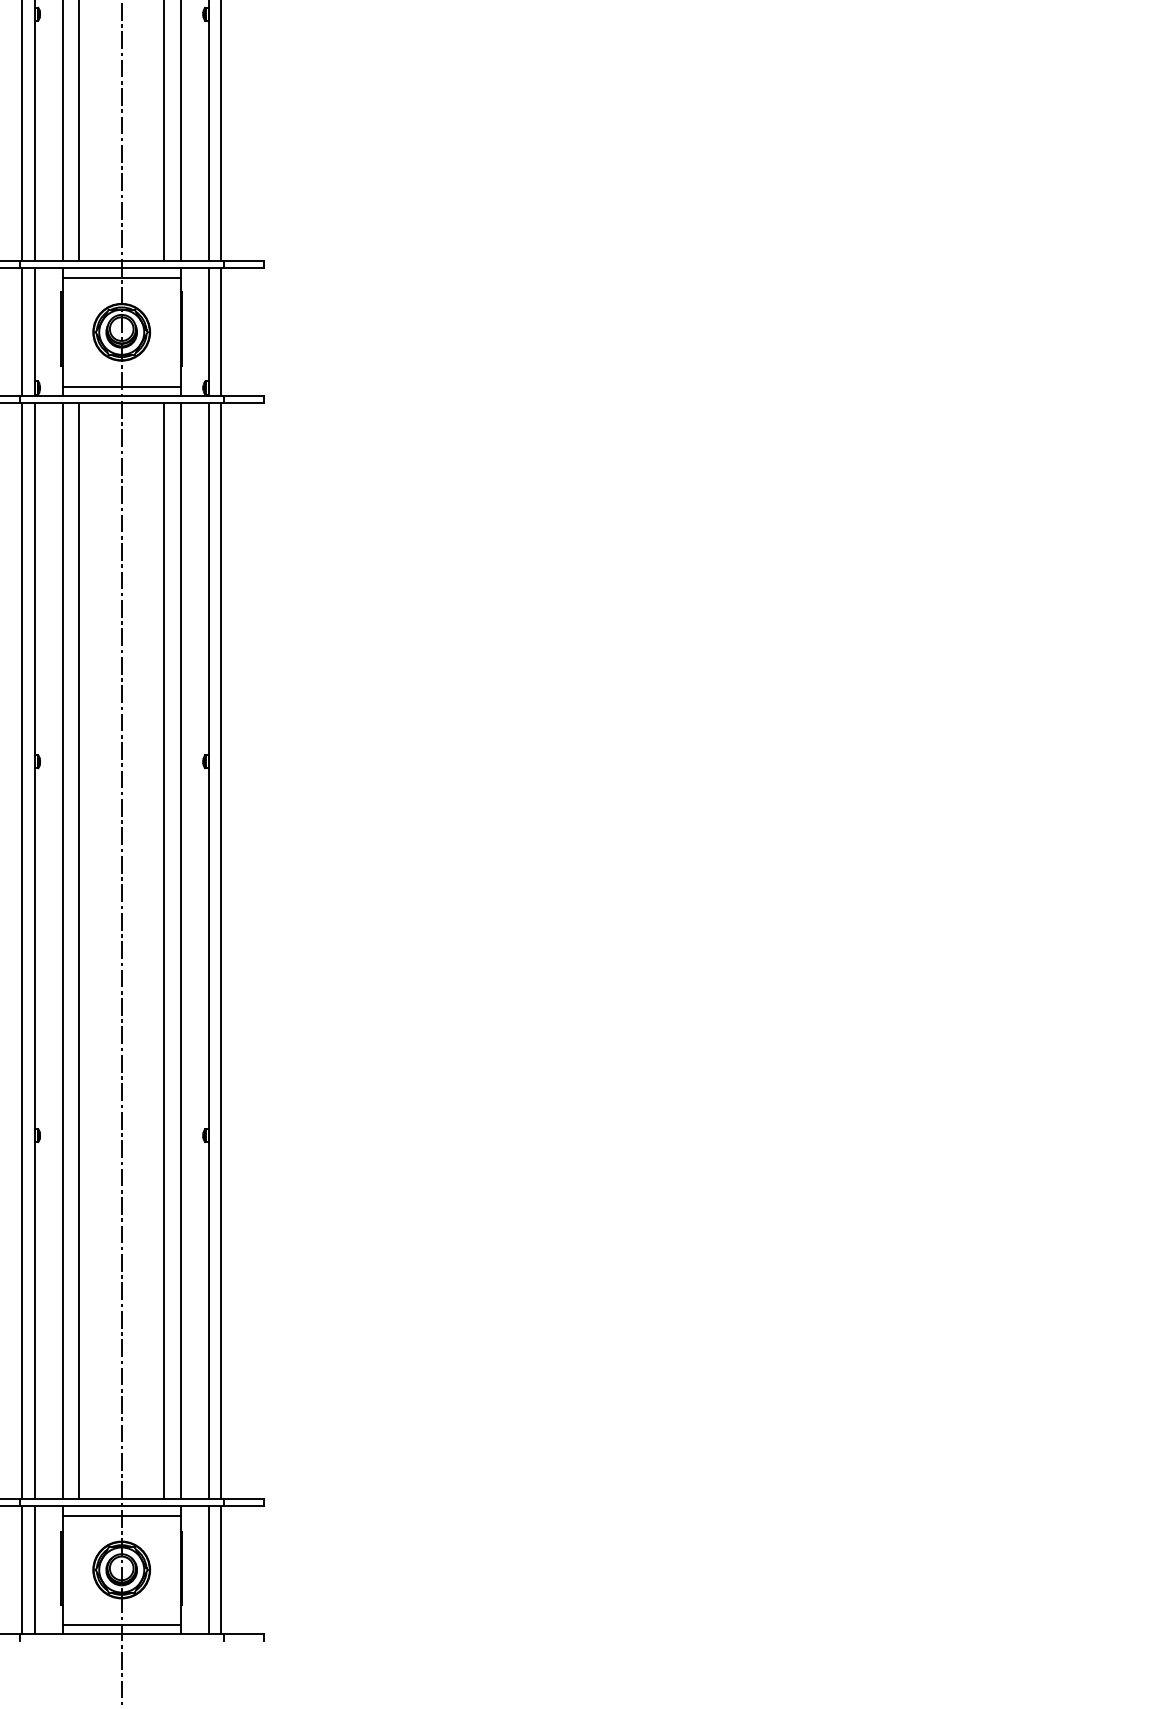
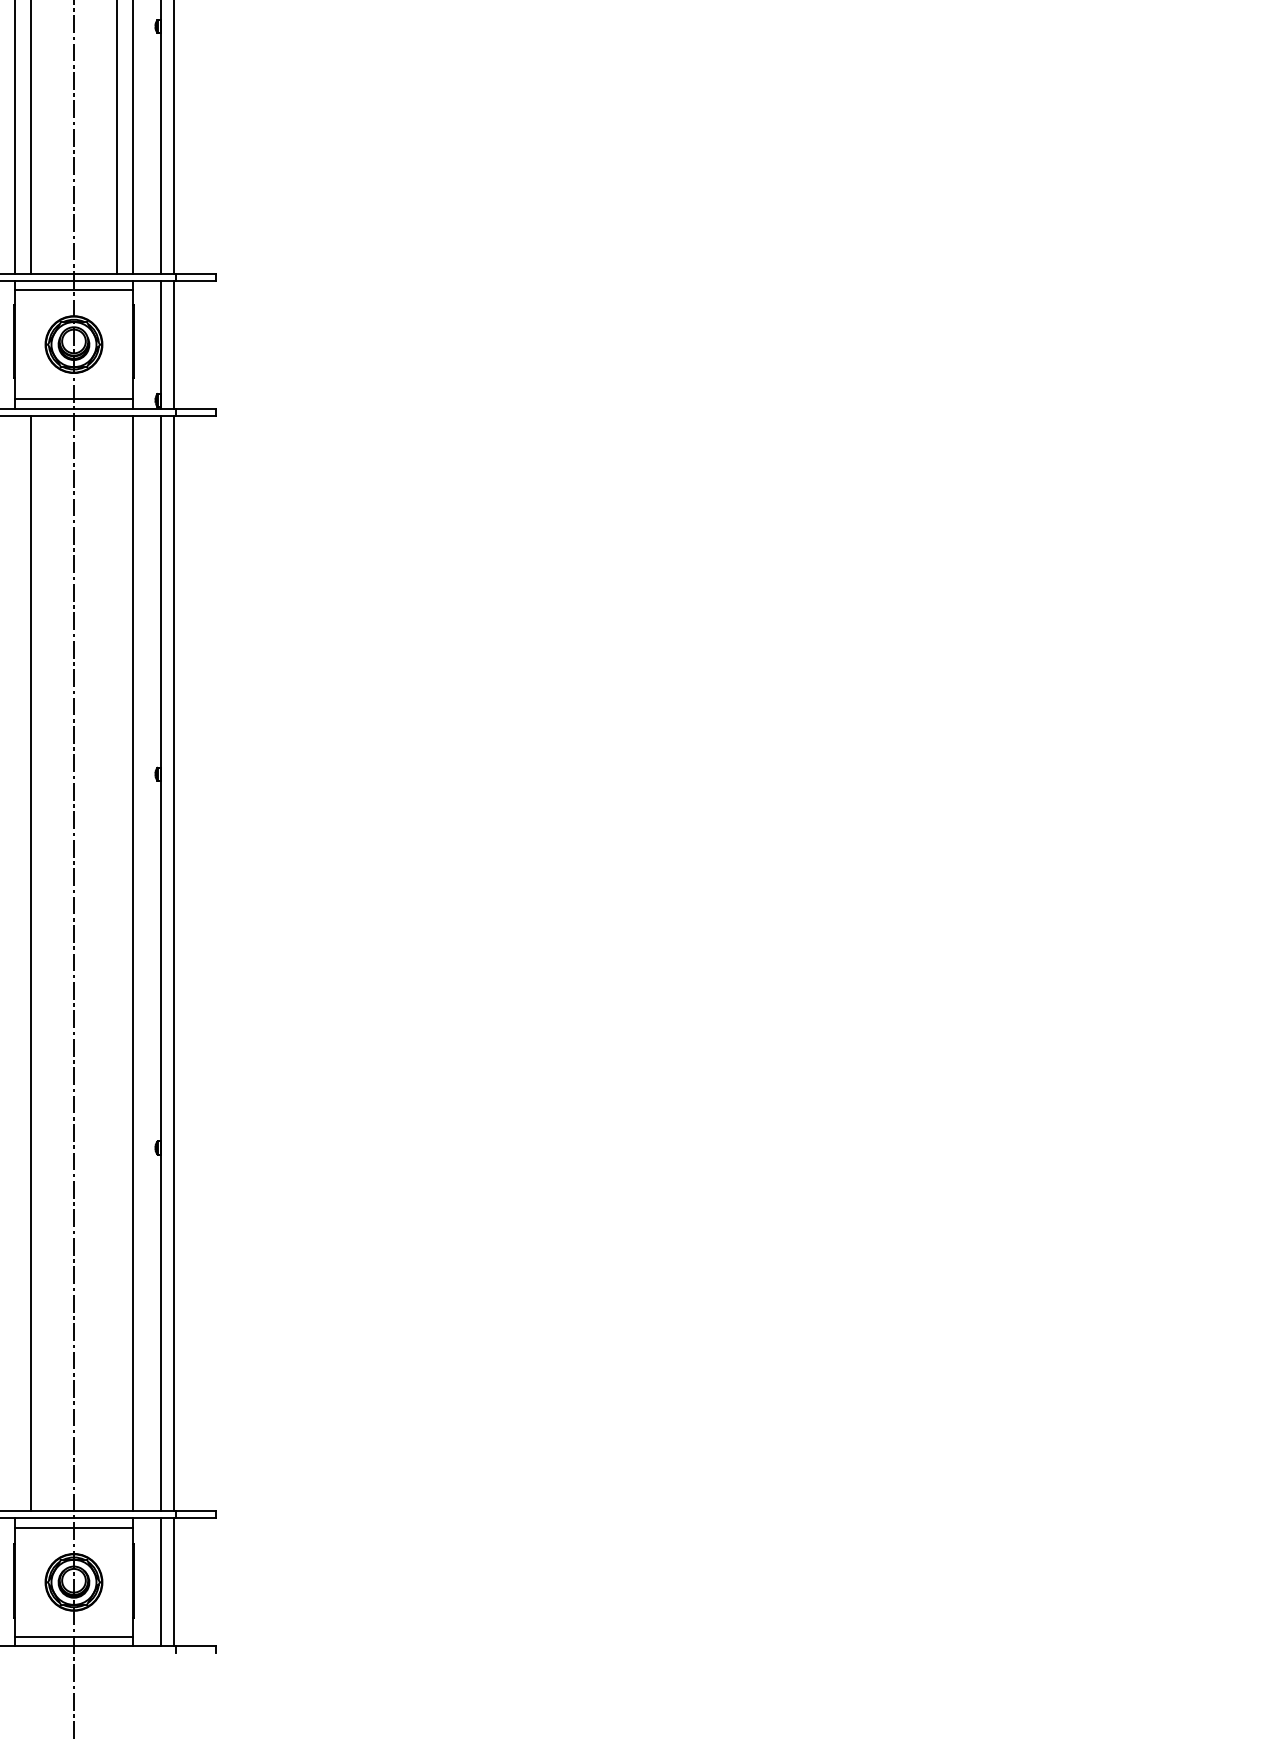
line: (62, 951) -> (14, 963), removed
line: (164, 951) -> (116, 963), removed

